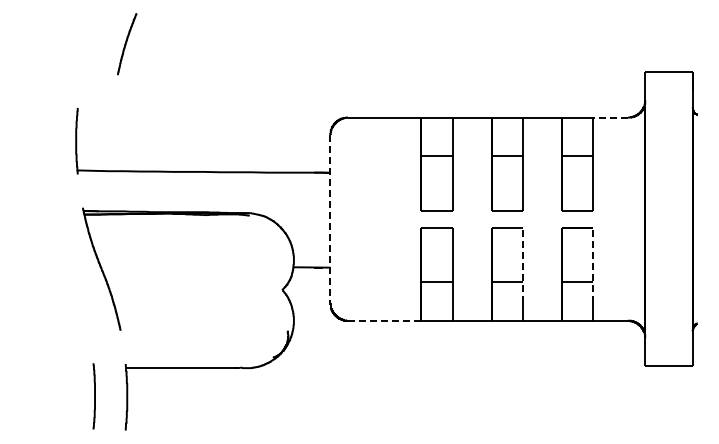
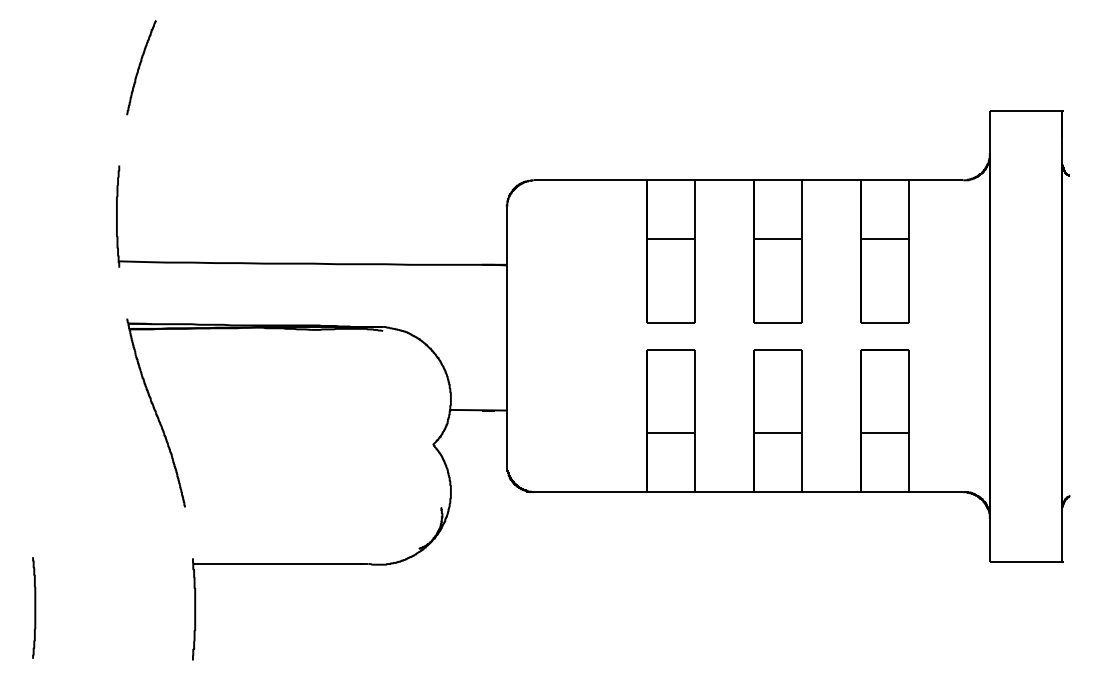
curve: (126, 44) -> (140, 68), moved
line: (610, 117) -> (936, 180), dashed -> solid
line: (330, 219) -> (507, 336), dashed -> solid
line: (522, 265) -> (801, 407), dashed -> solid
line: (592, 265) -> (908, 407), dashed -> solid
line: (384, 320) -> (589, 491), dashed -> solid
line: (94, 396) -> (34, 608), moved

